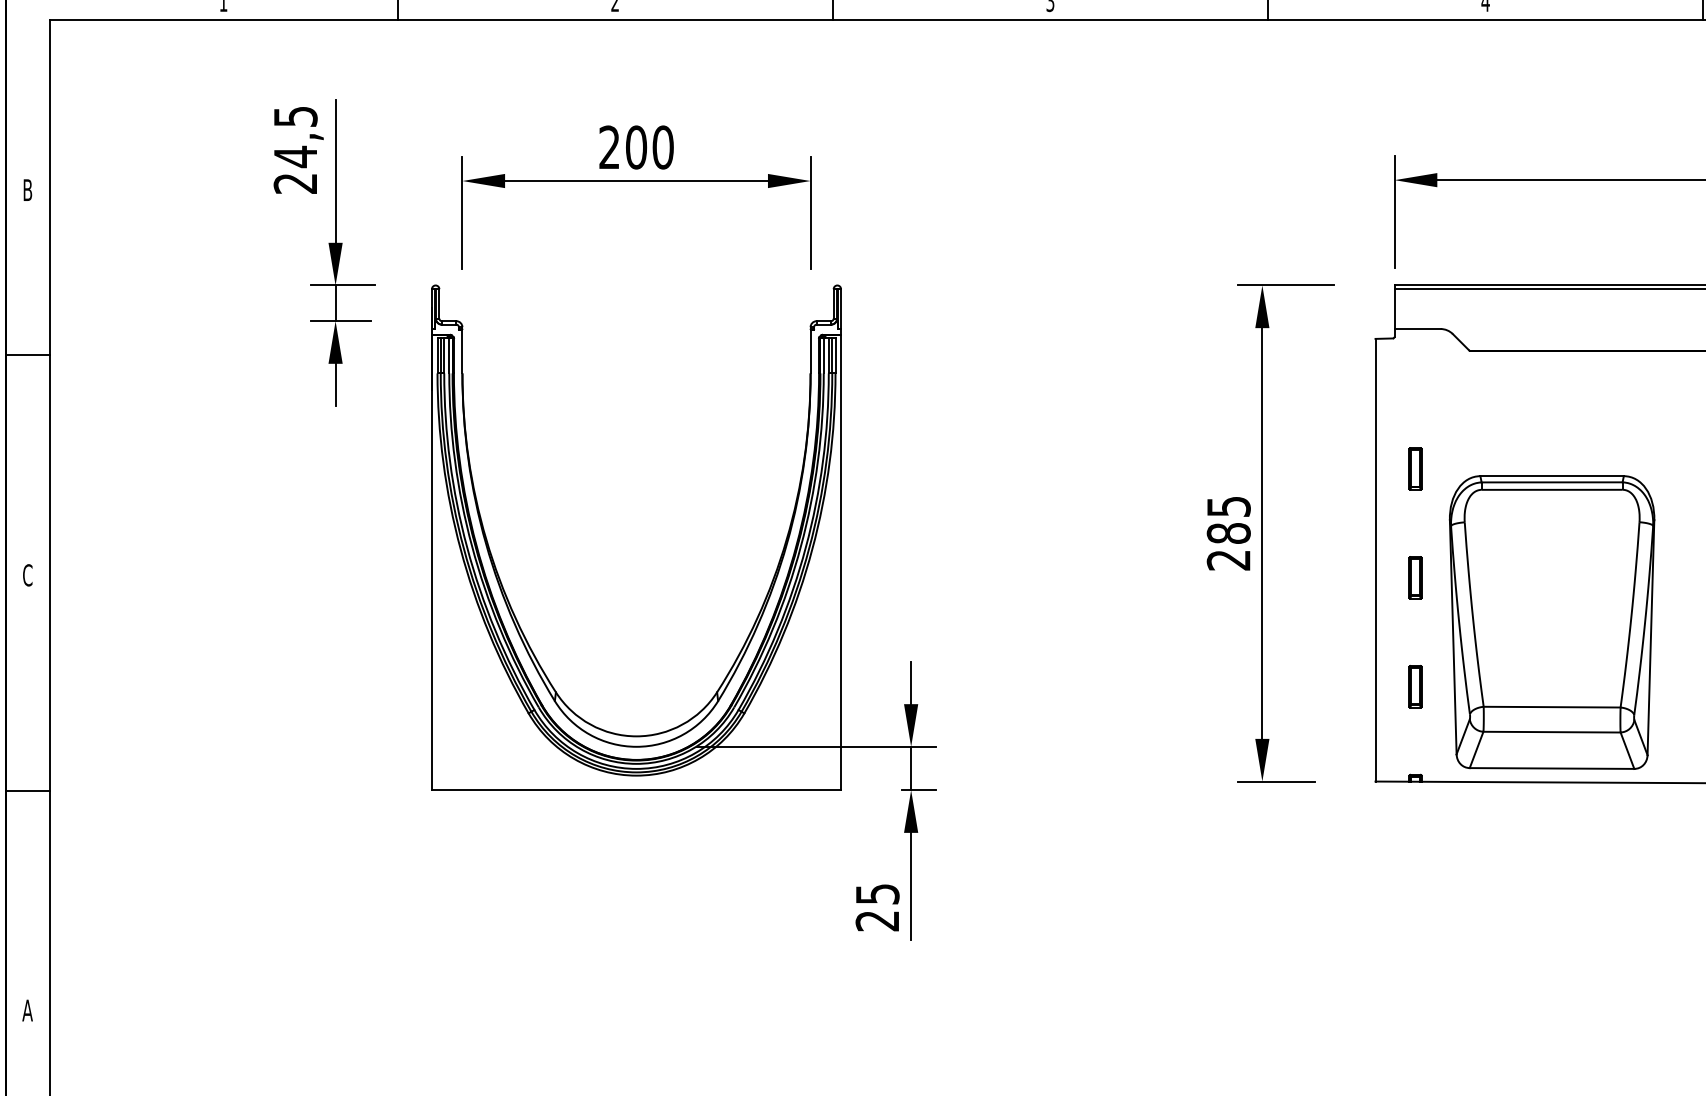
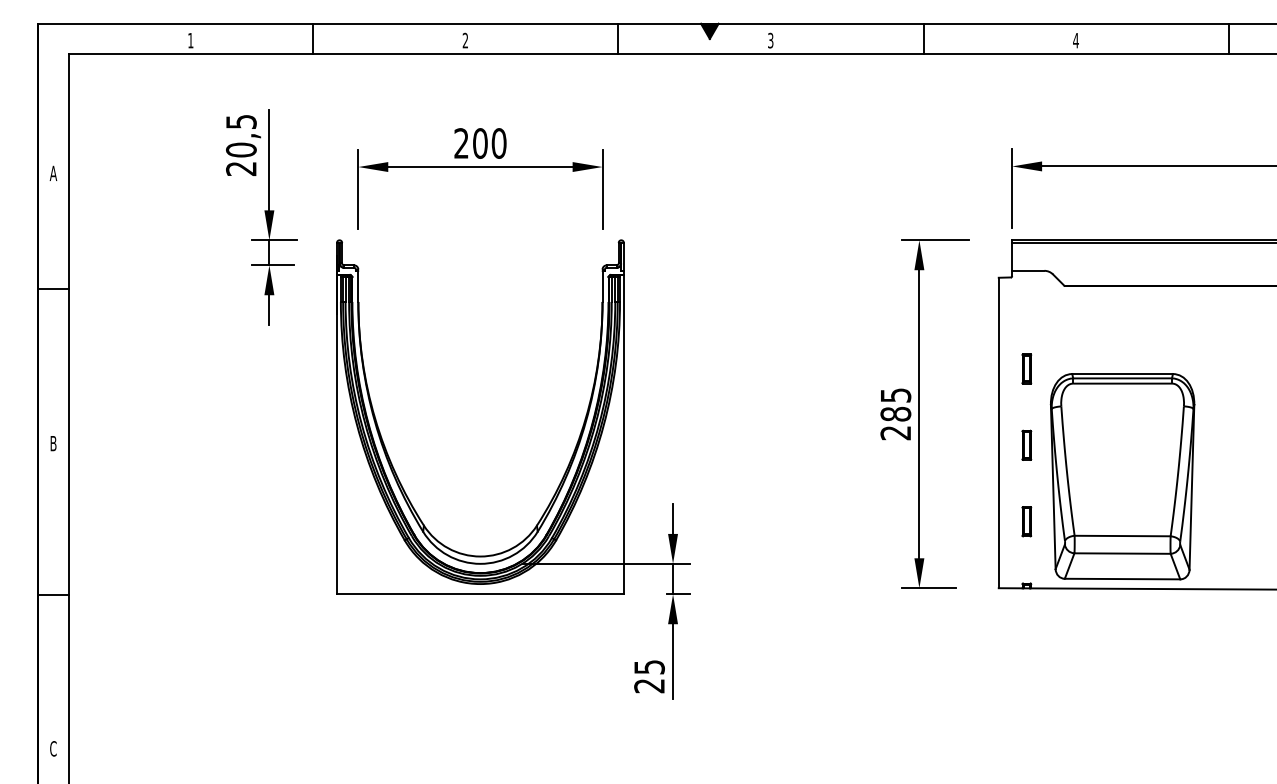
text: (295, 156) -> (241, 149), 24,5 -> 20,5
text: (27, 188) -> (53, 172), B -> A
text: (27, 575) -> (53, 443), C -> B
text: (26, 1010) -> (52, 748), A -> C

